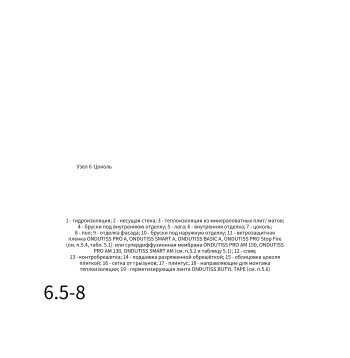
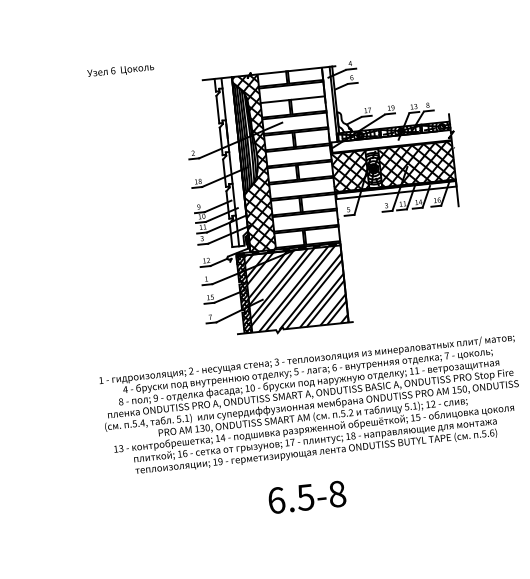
part: (194, 137) -> (327, 196), added
text: (94, 166) -> (121, 69), moved
text: (64, 292) -> (307, 497), moved

